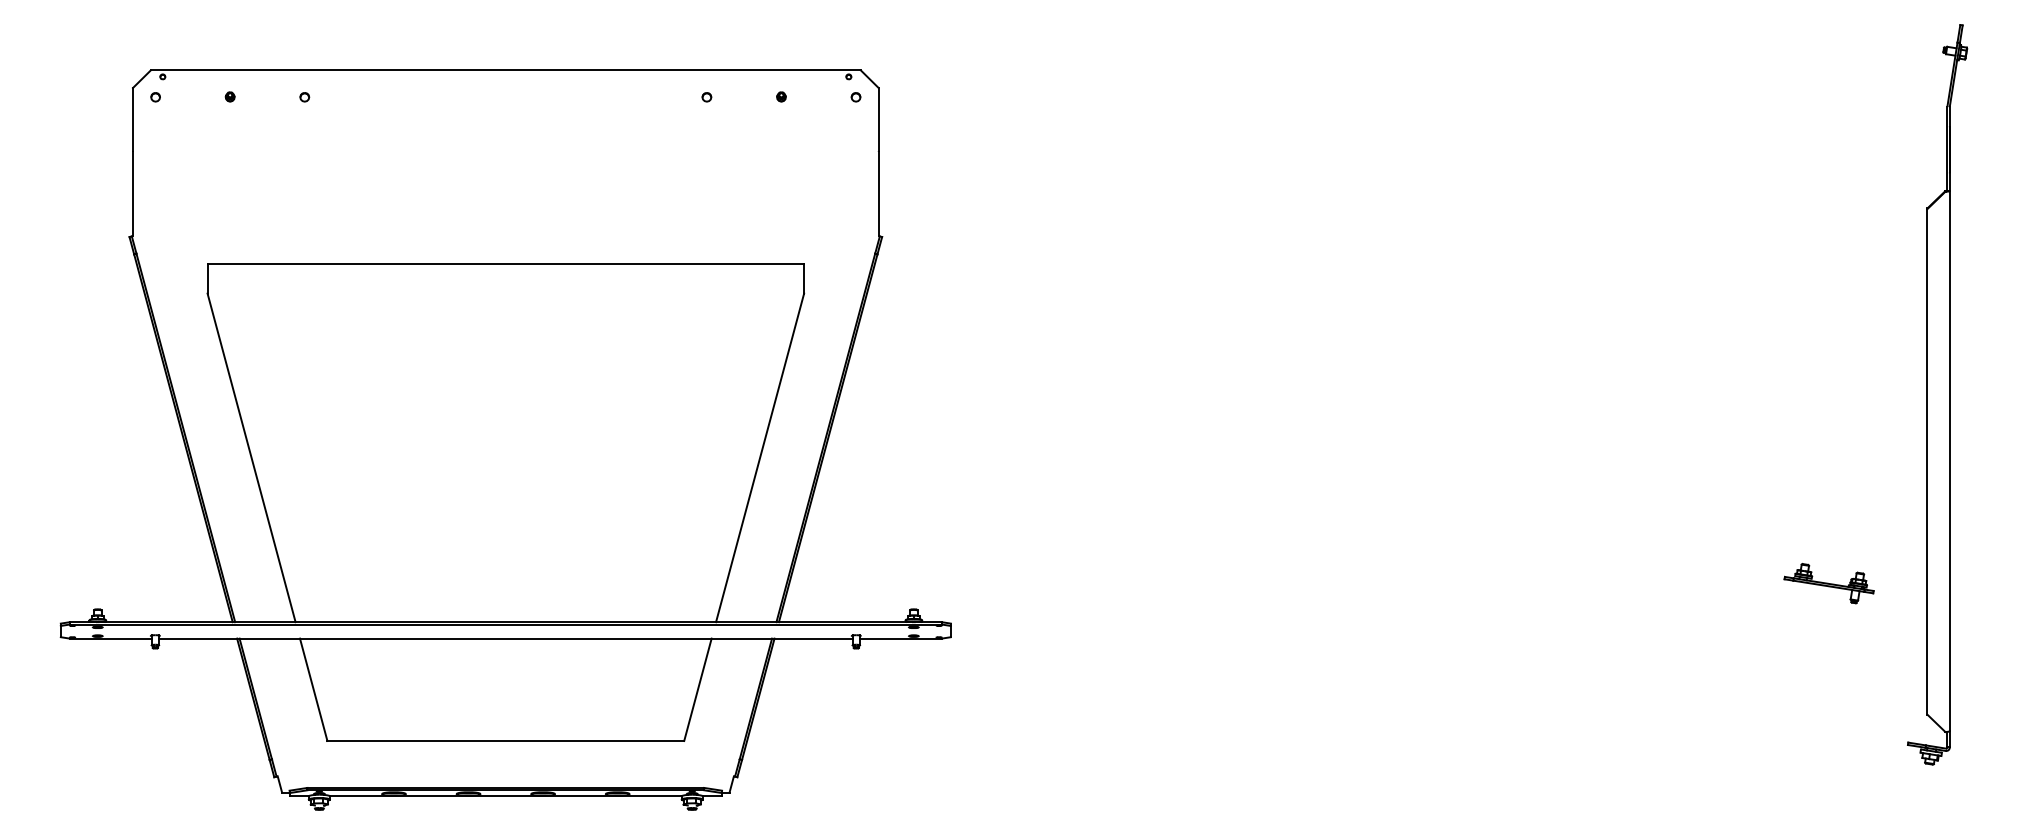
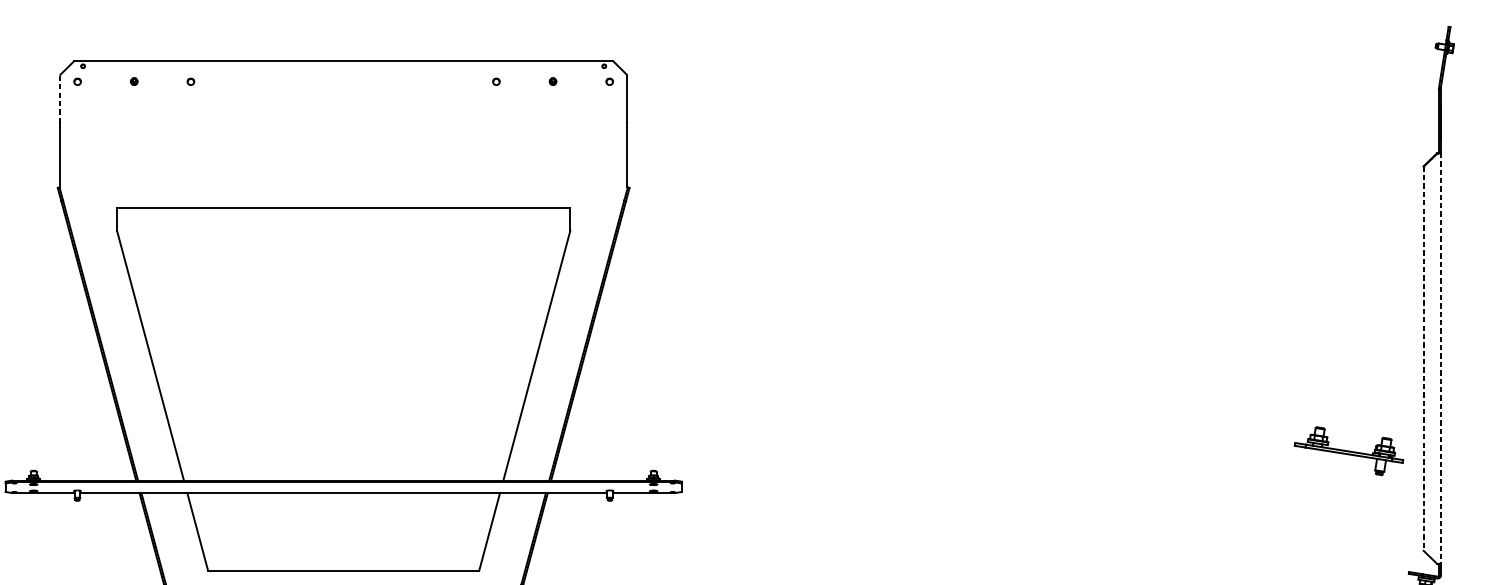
line: (133, 119) -> (60, 98), solid -> dashed
line: (1927, 461) -> (1423, 358), solid -> dashed
line: (1949, 461) -> (1440, 358), solid -> dashed
part: (1828, 583) -> (1348, 451), size x1.6

